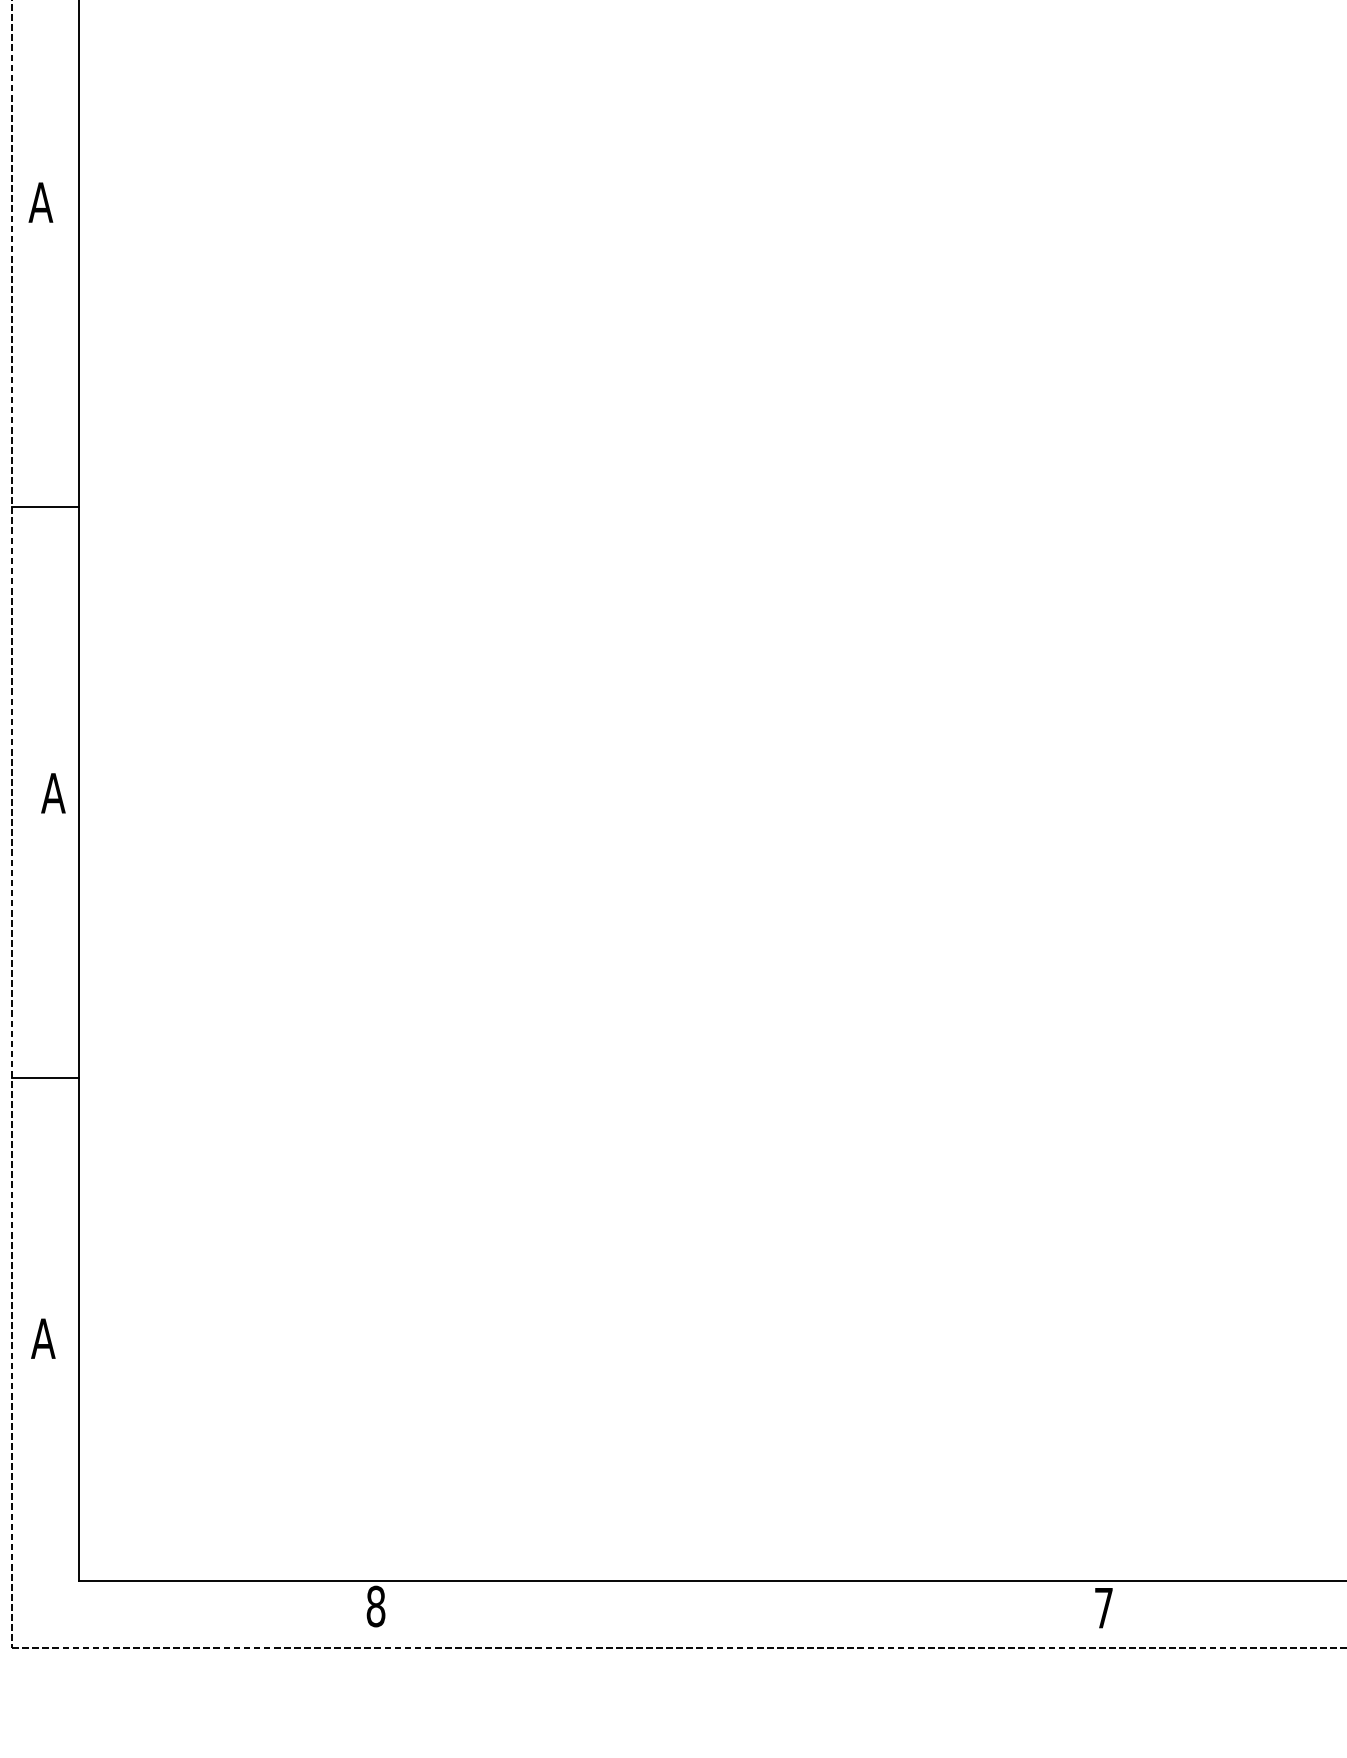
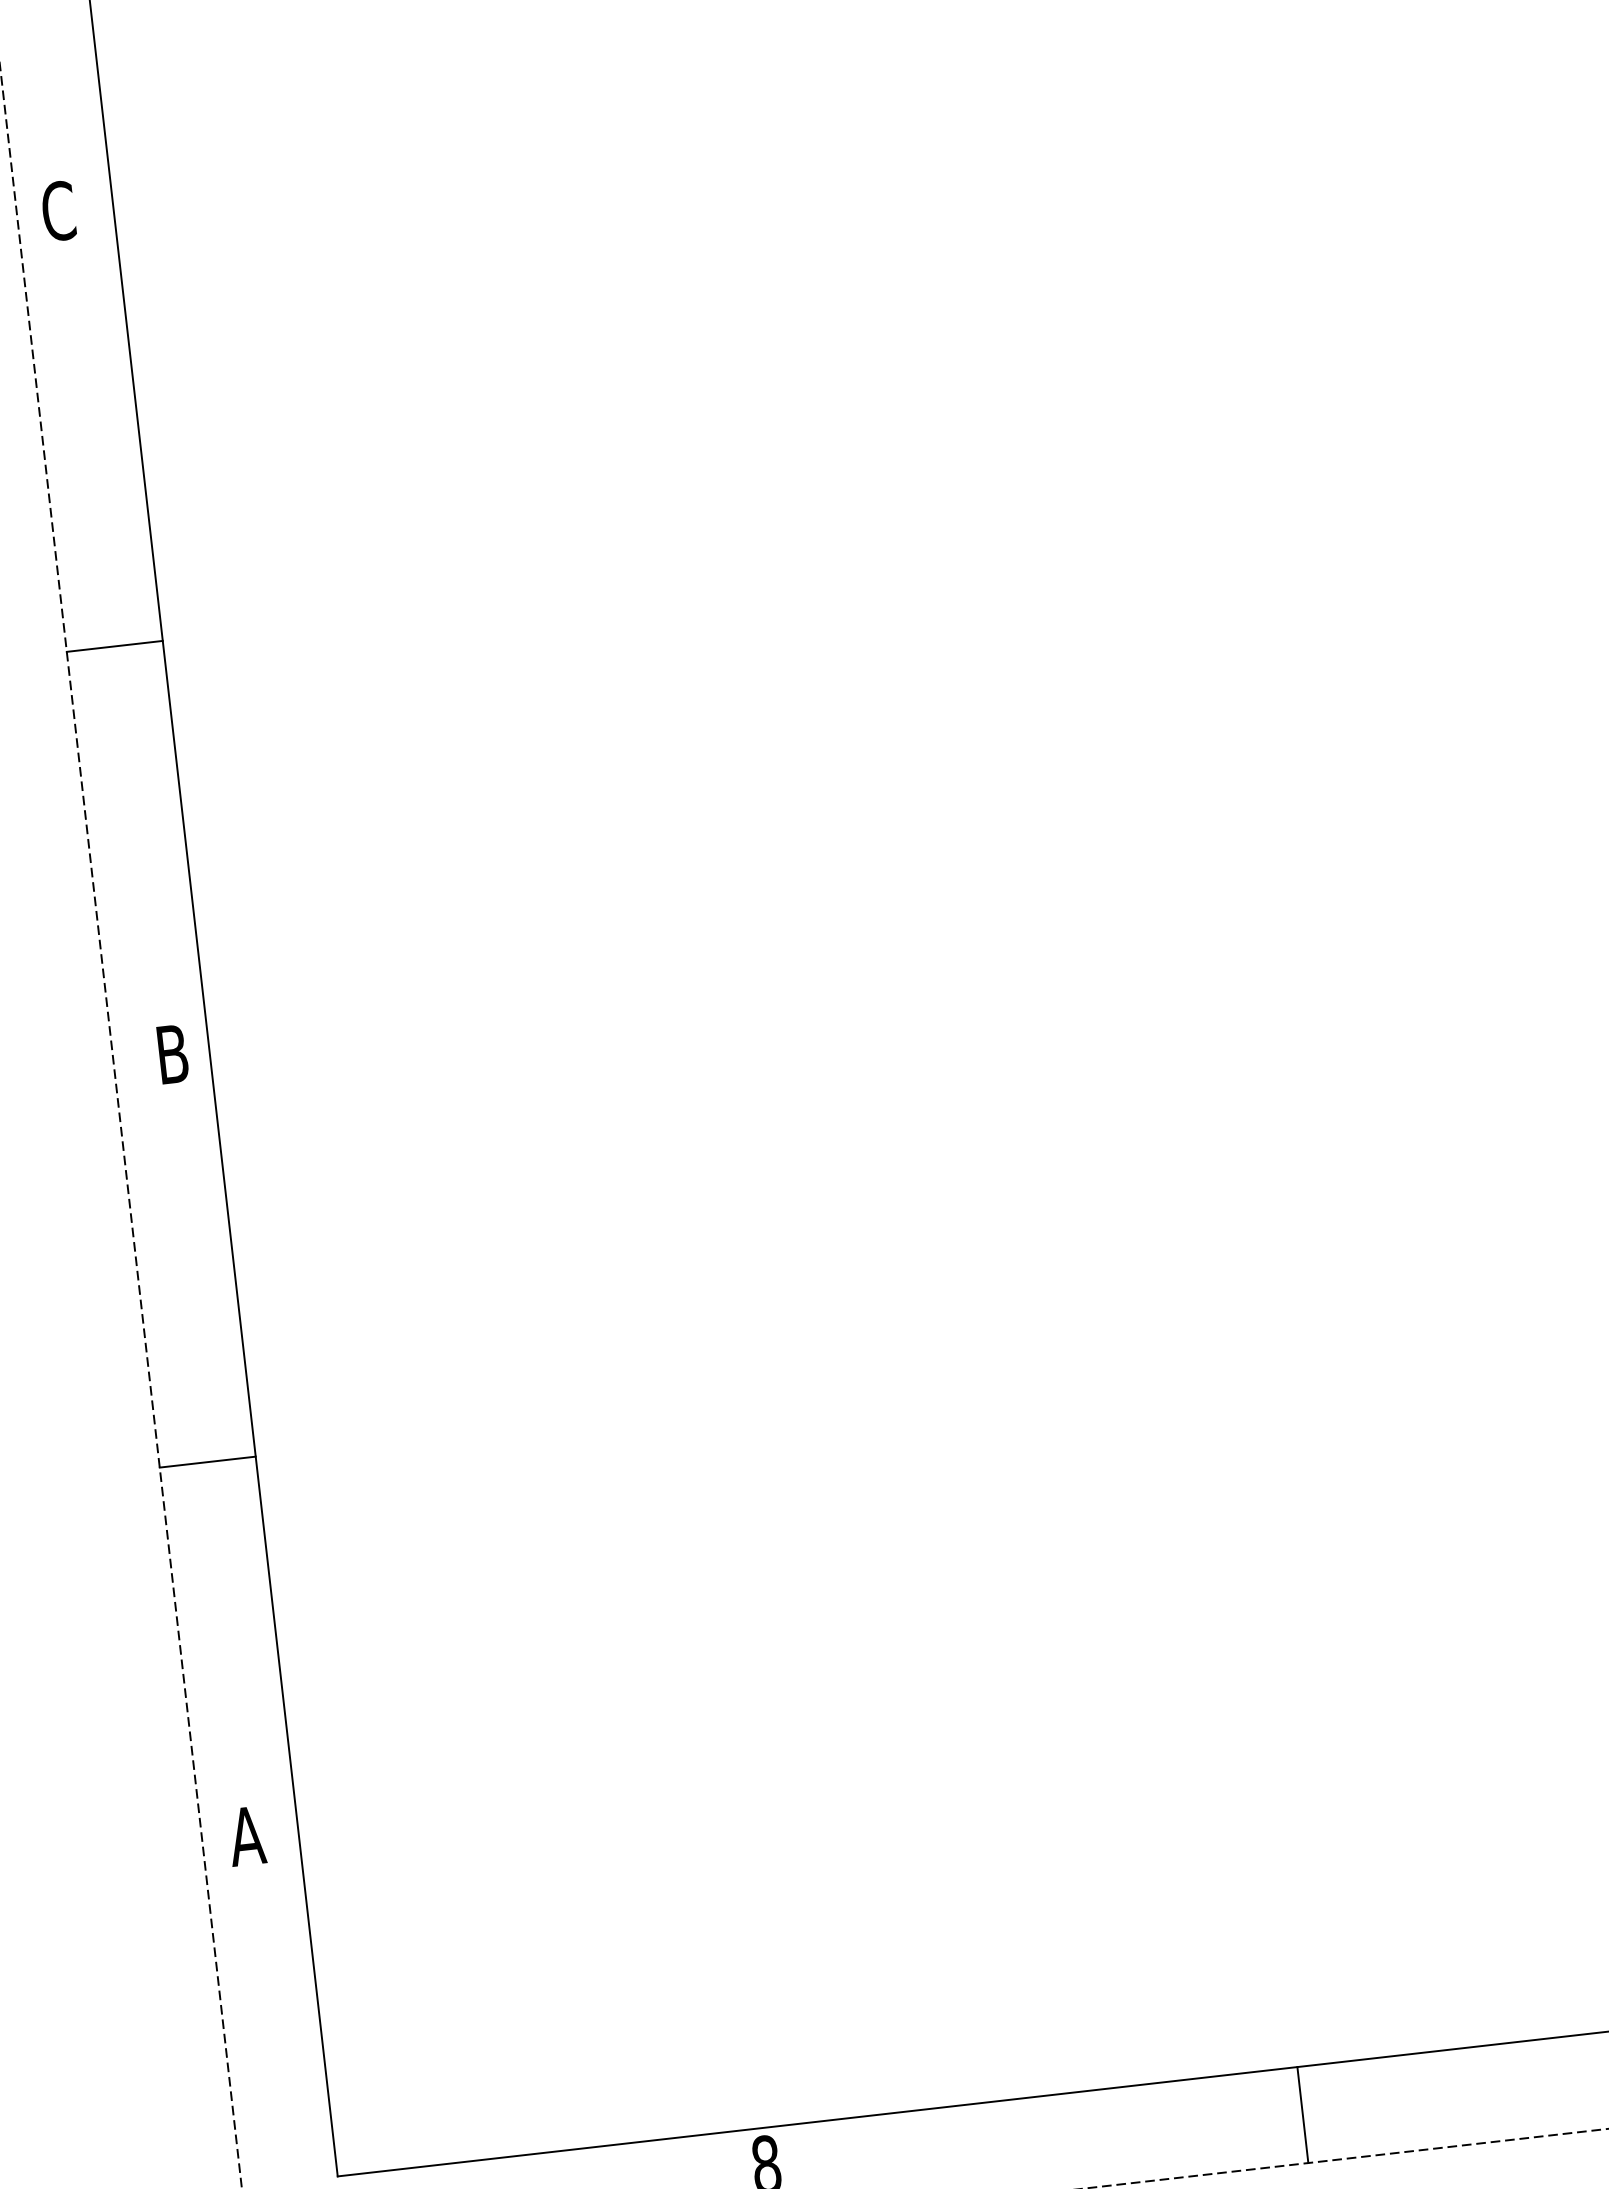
text: (40, 202) -> (57, 211), A -> C
text: (53, 793) -> (172, 1054), A -> B
line: (750, 1613) -> (1303, 2114), added

